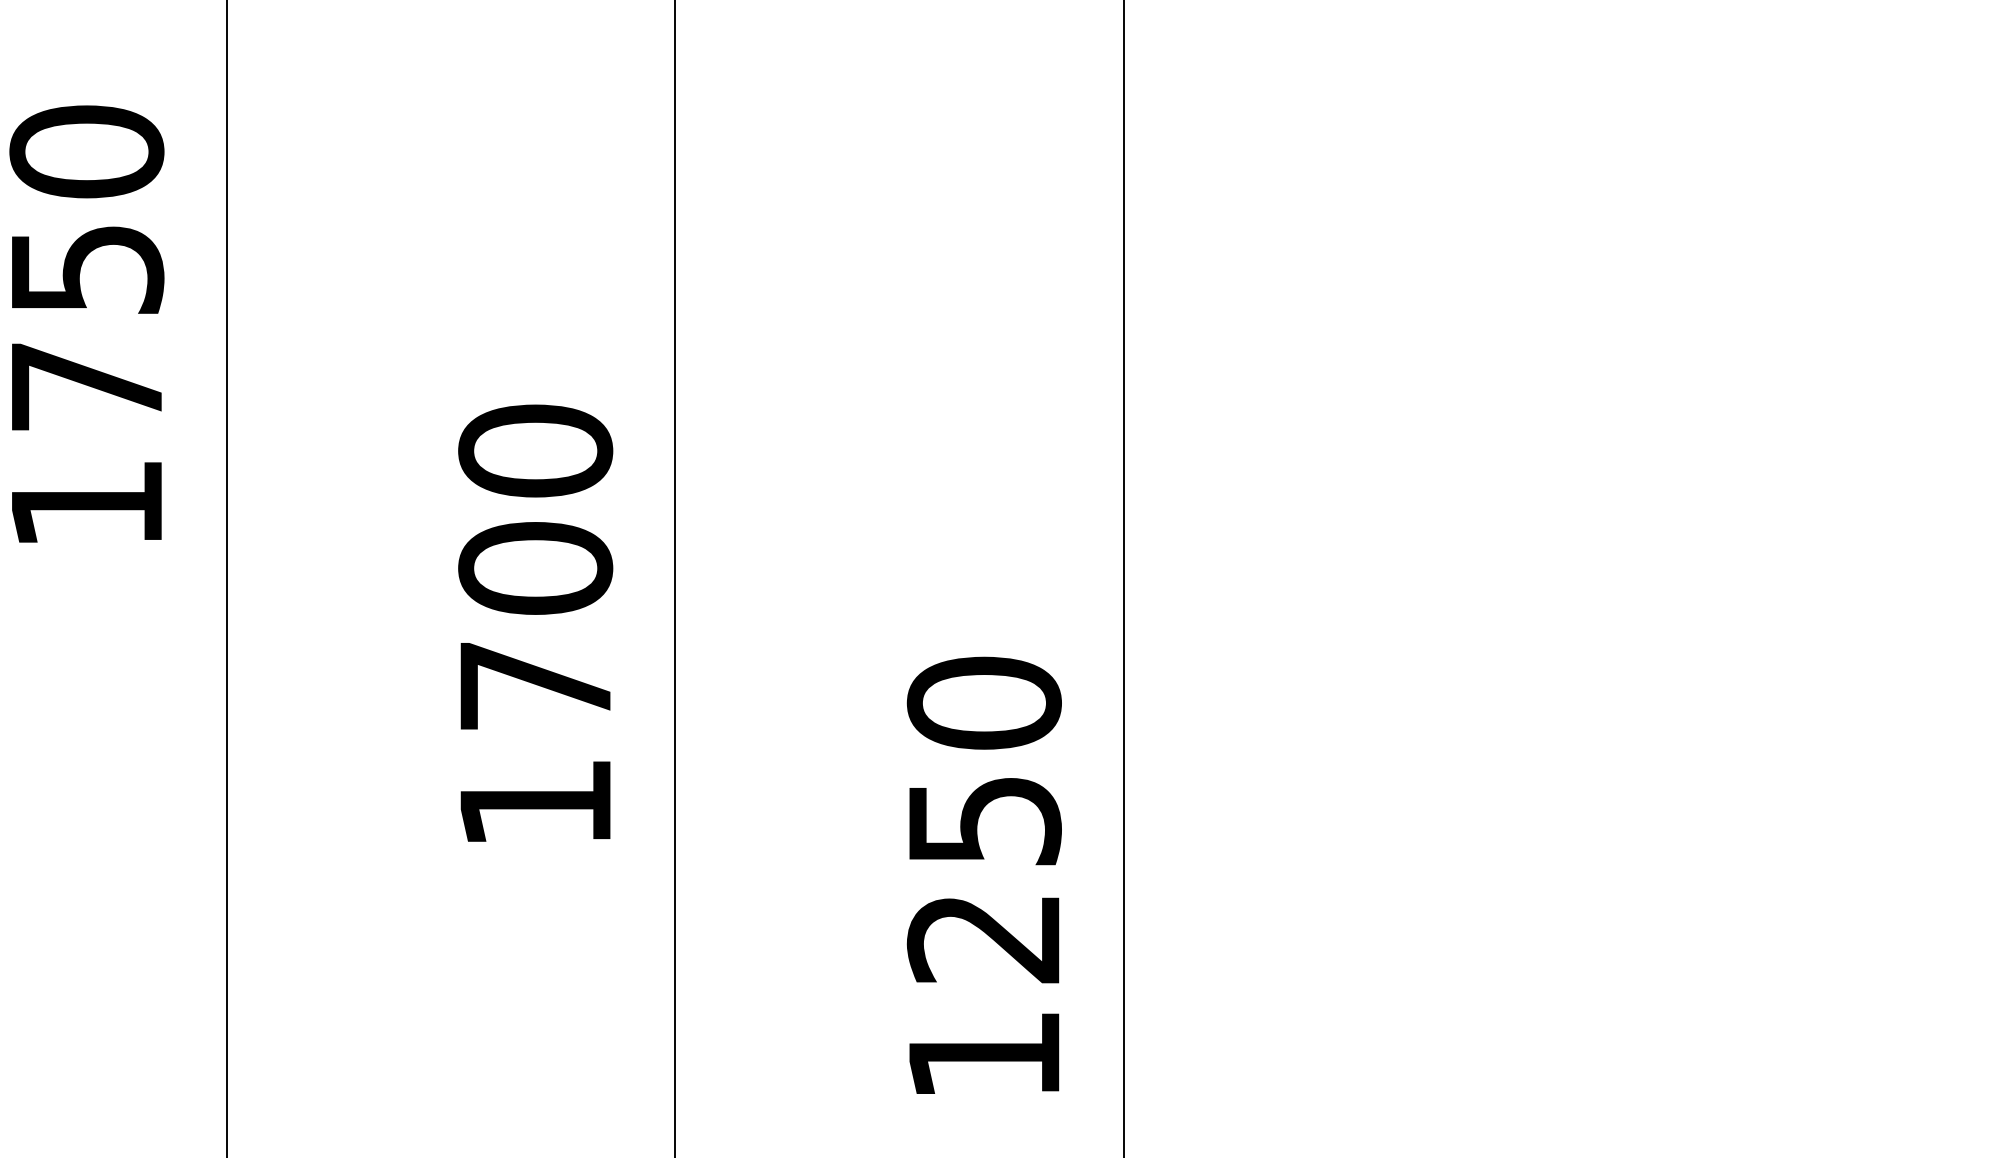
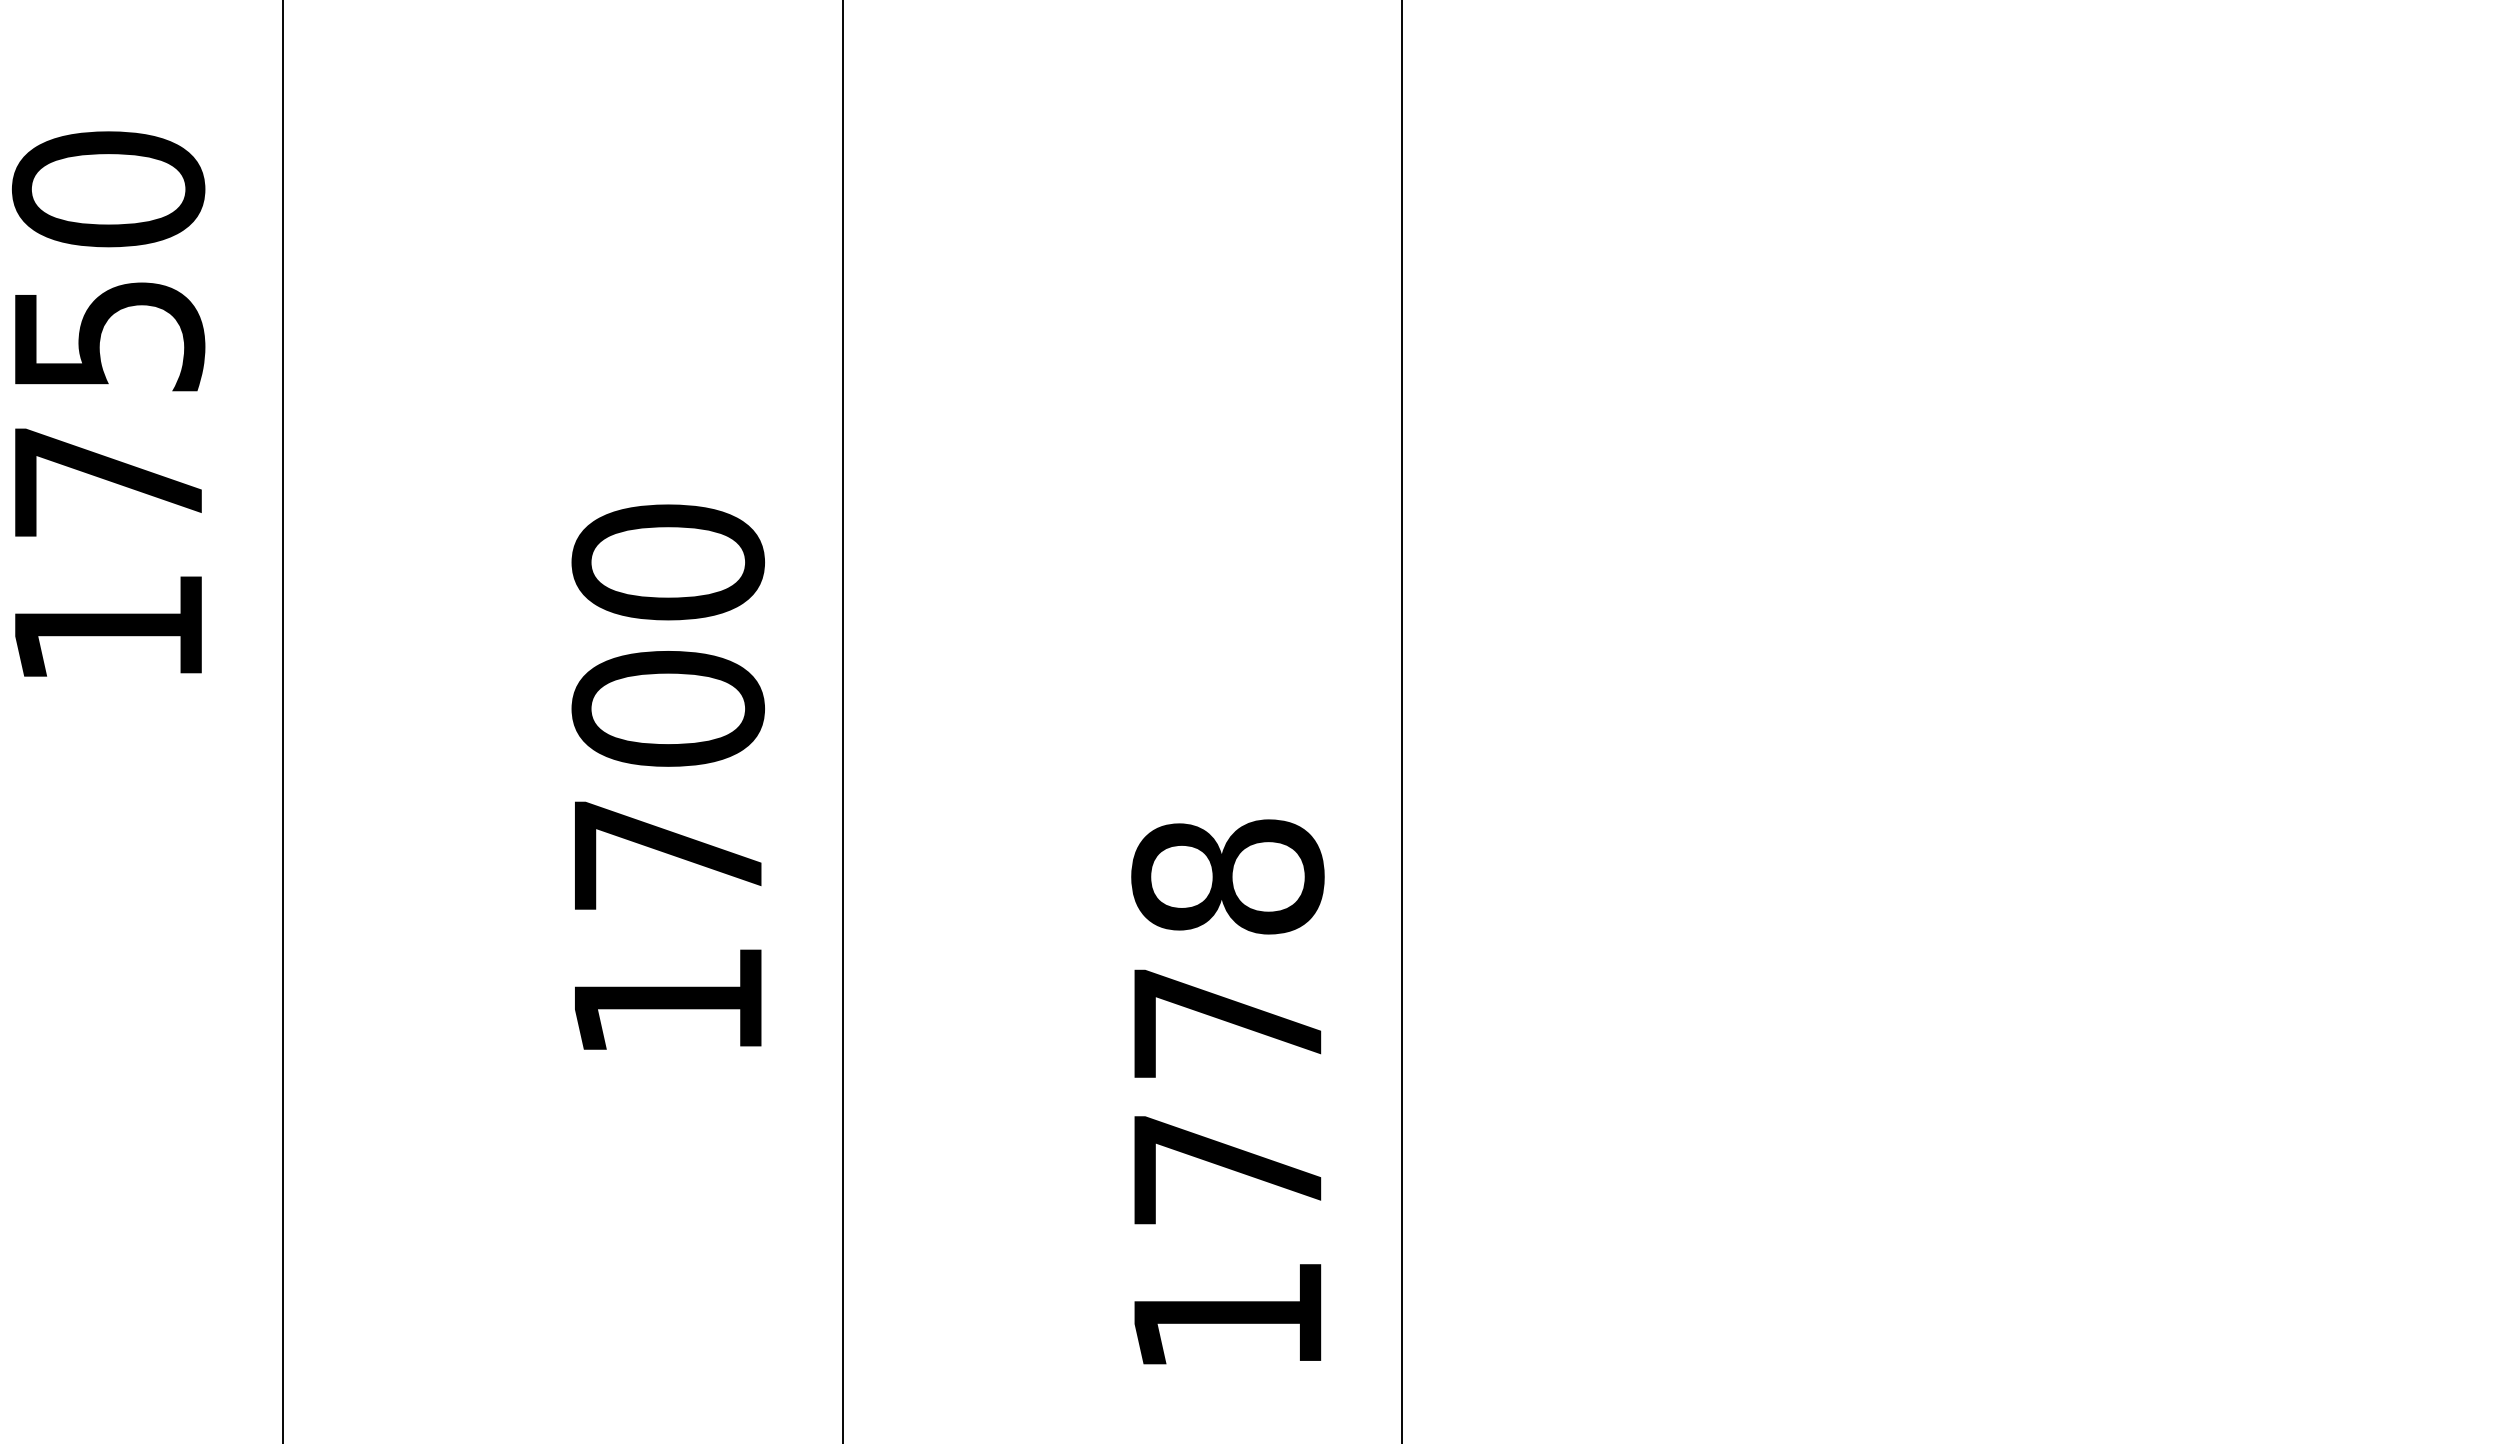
text: (983, 819) -> (1226, 1021), 1250 -> 1778

